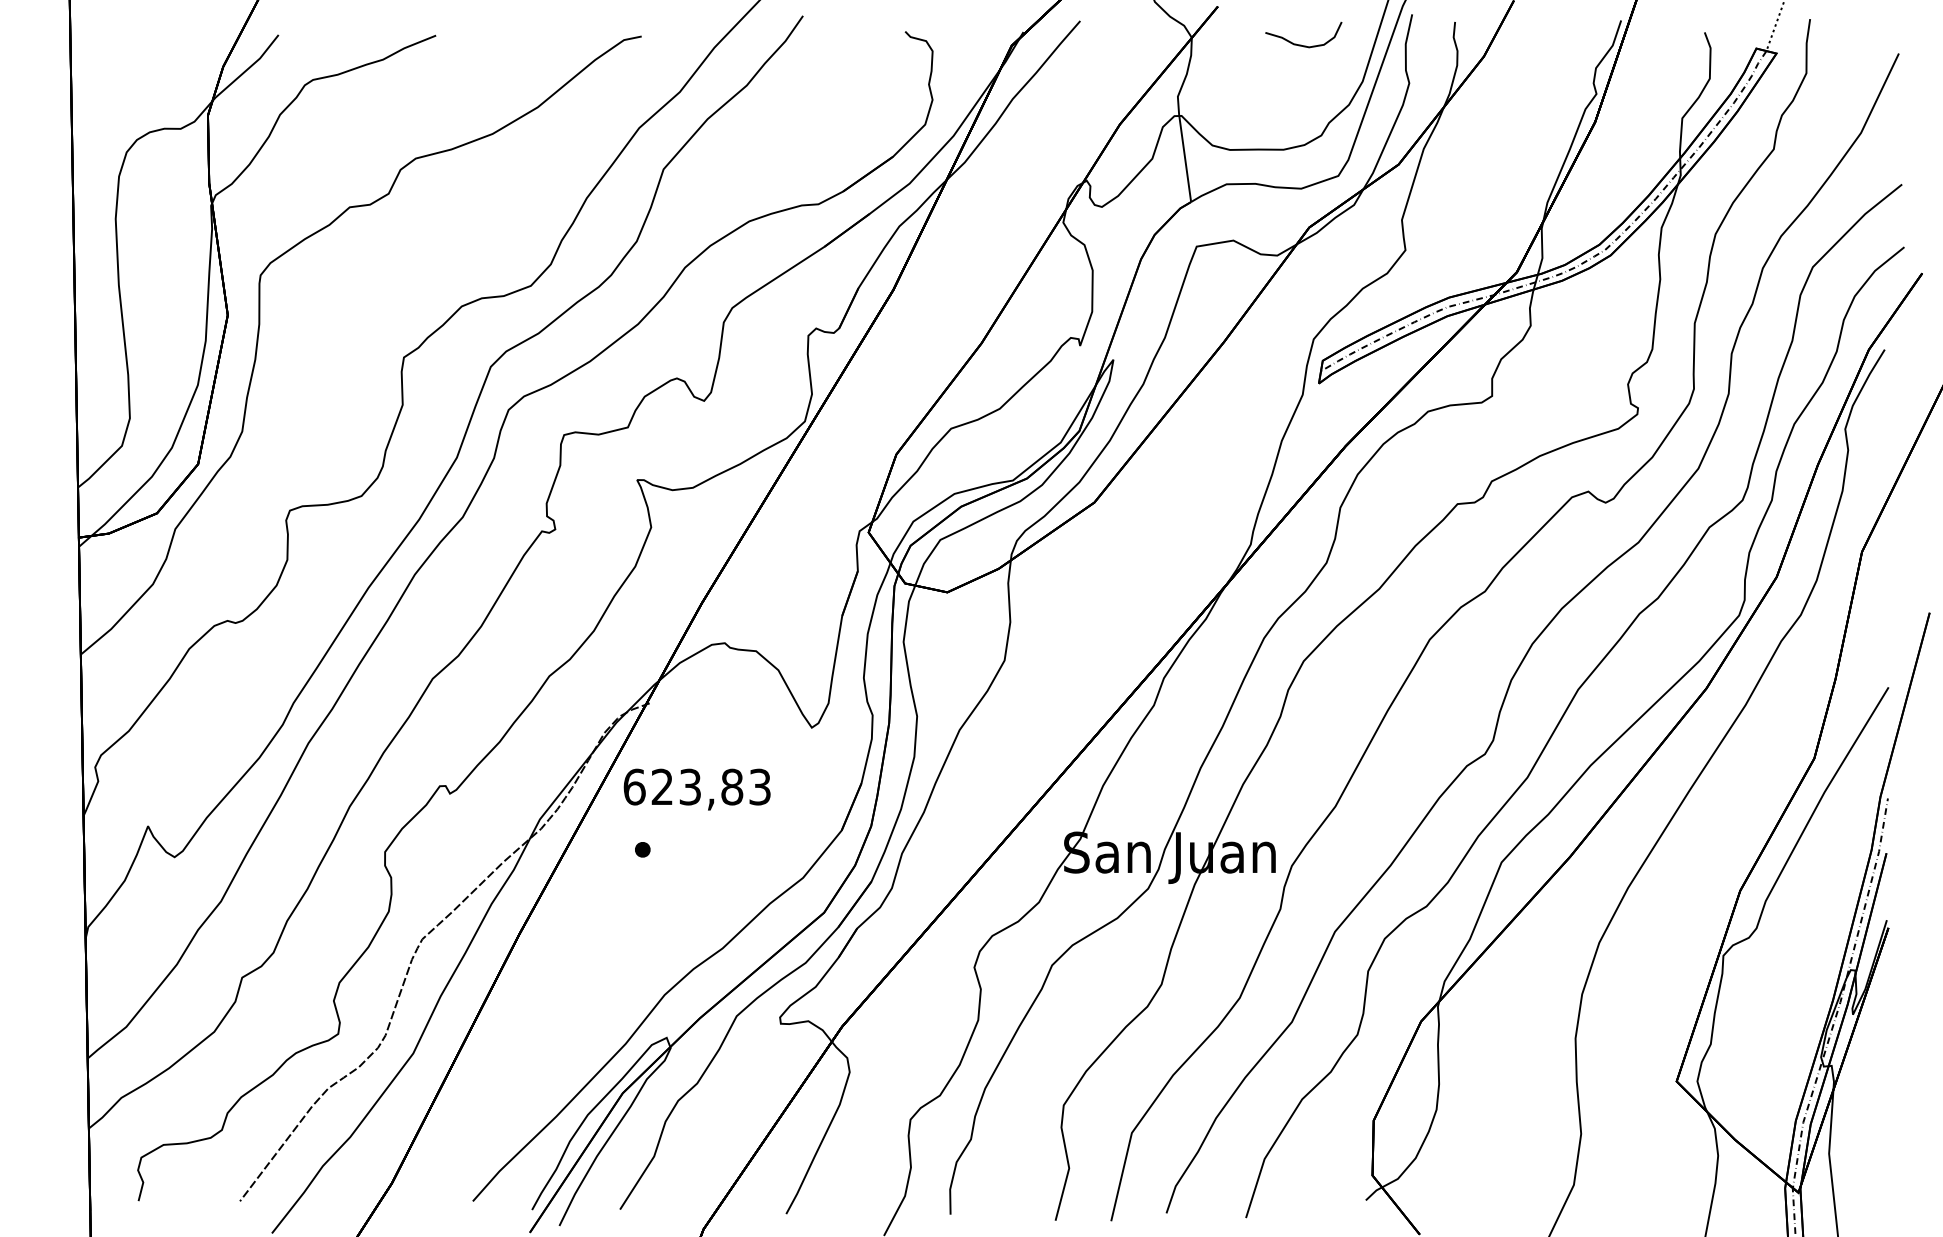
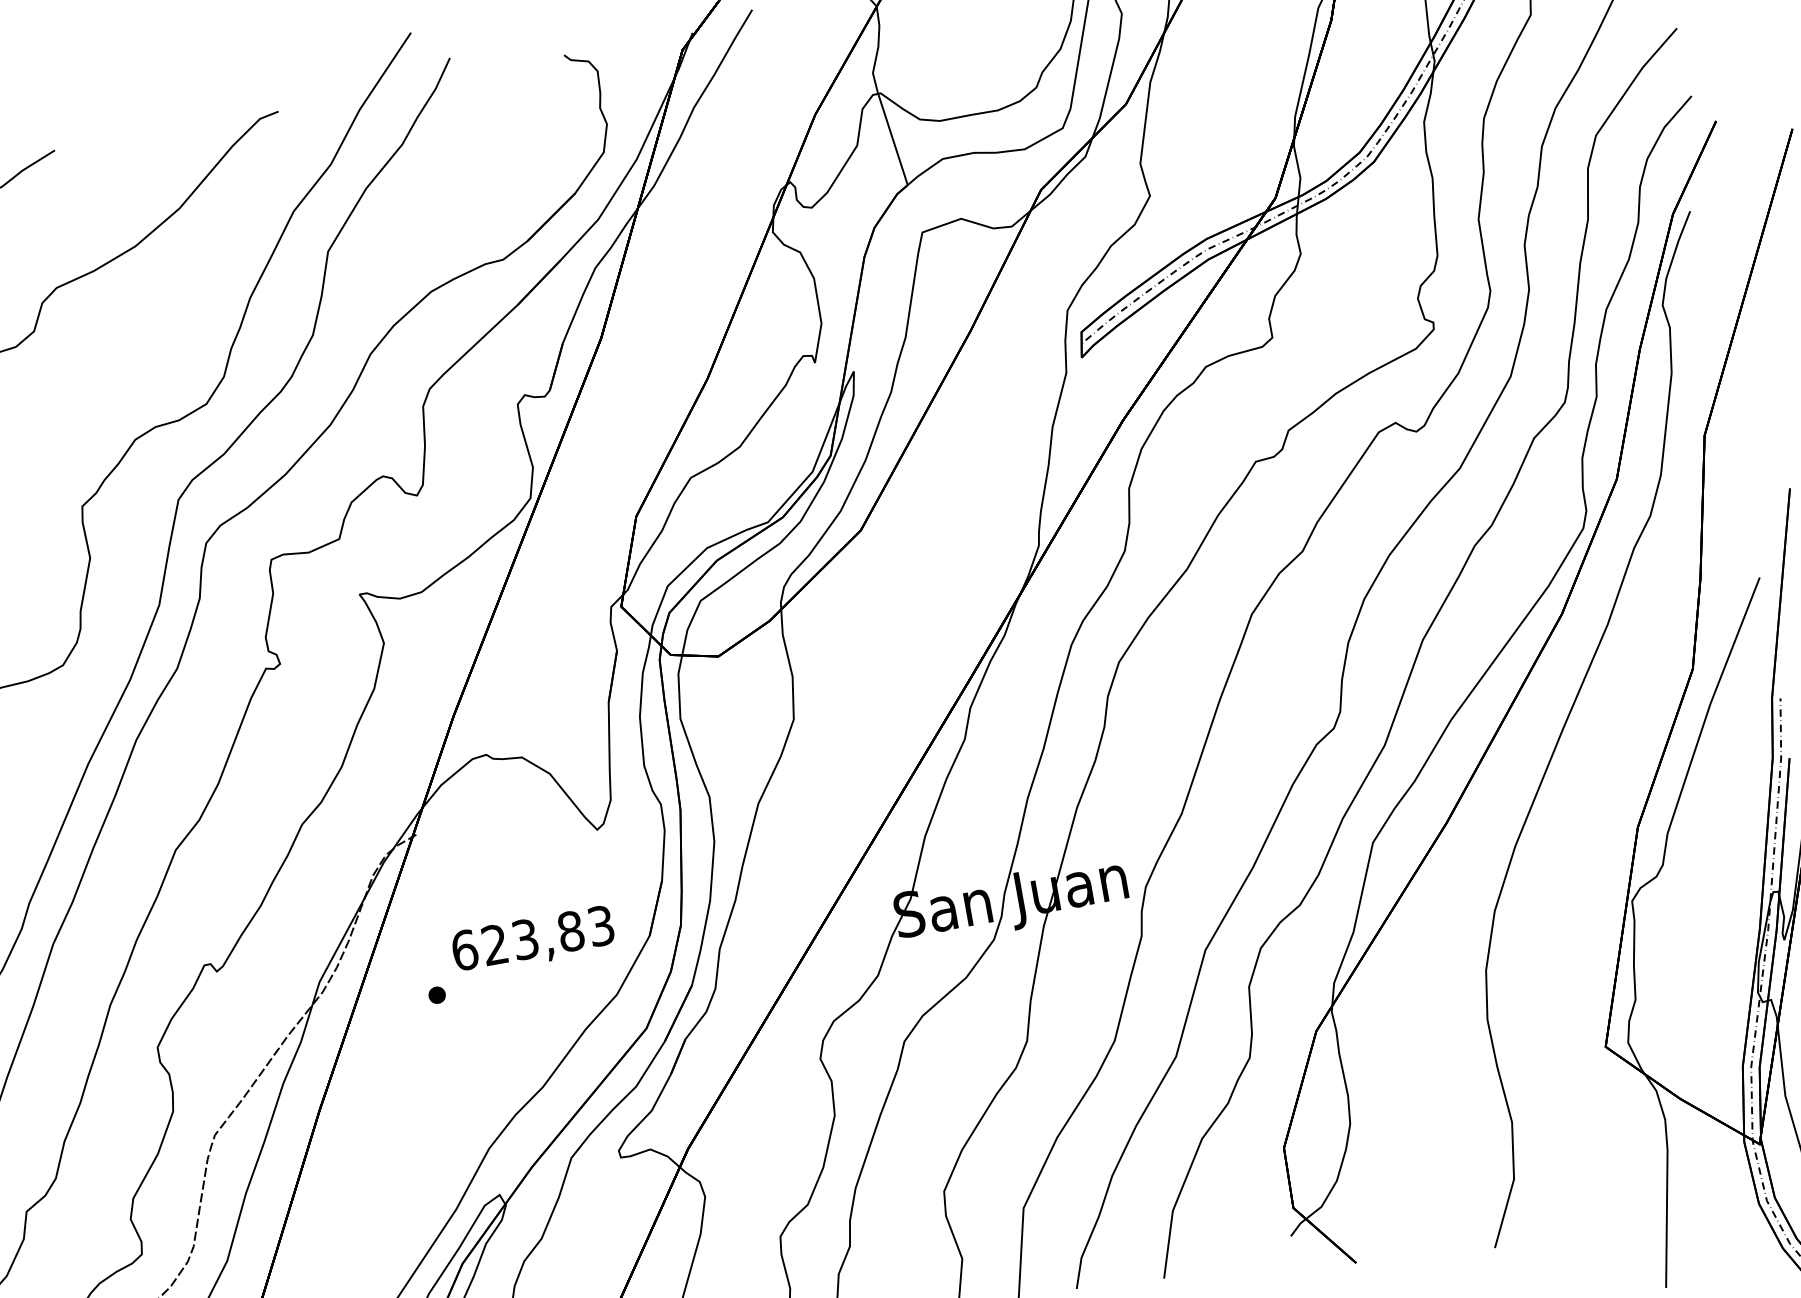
text: (696, 789) -> (532, 940), moved

